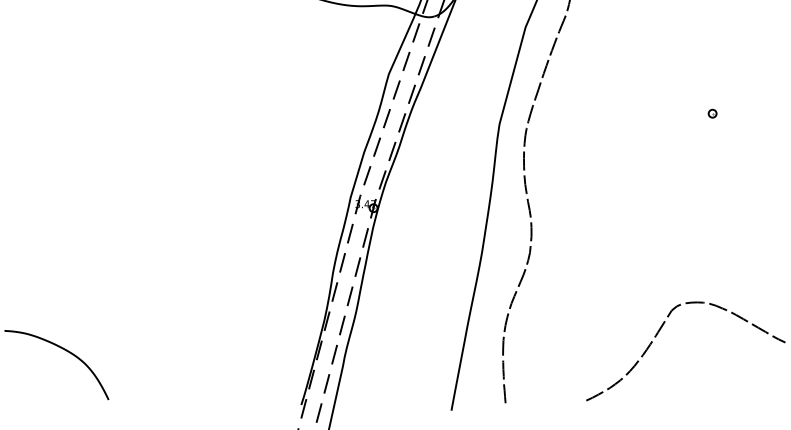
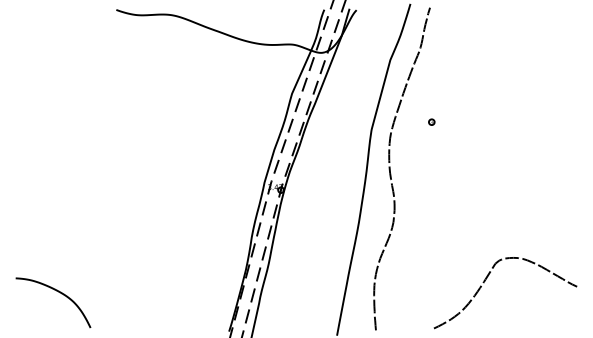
part: (712, 112) -> (431, 121), moved

